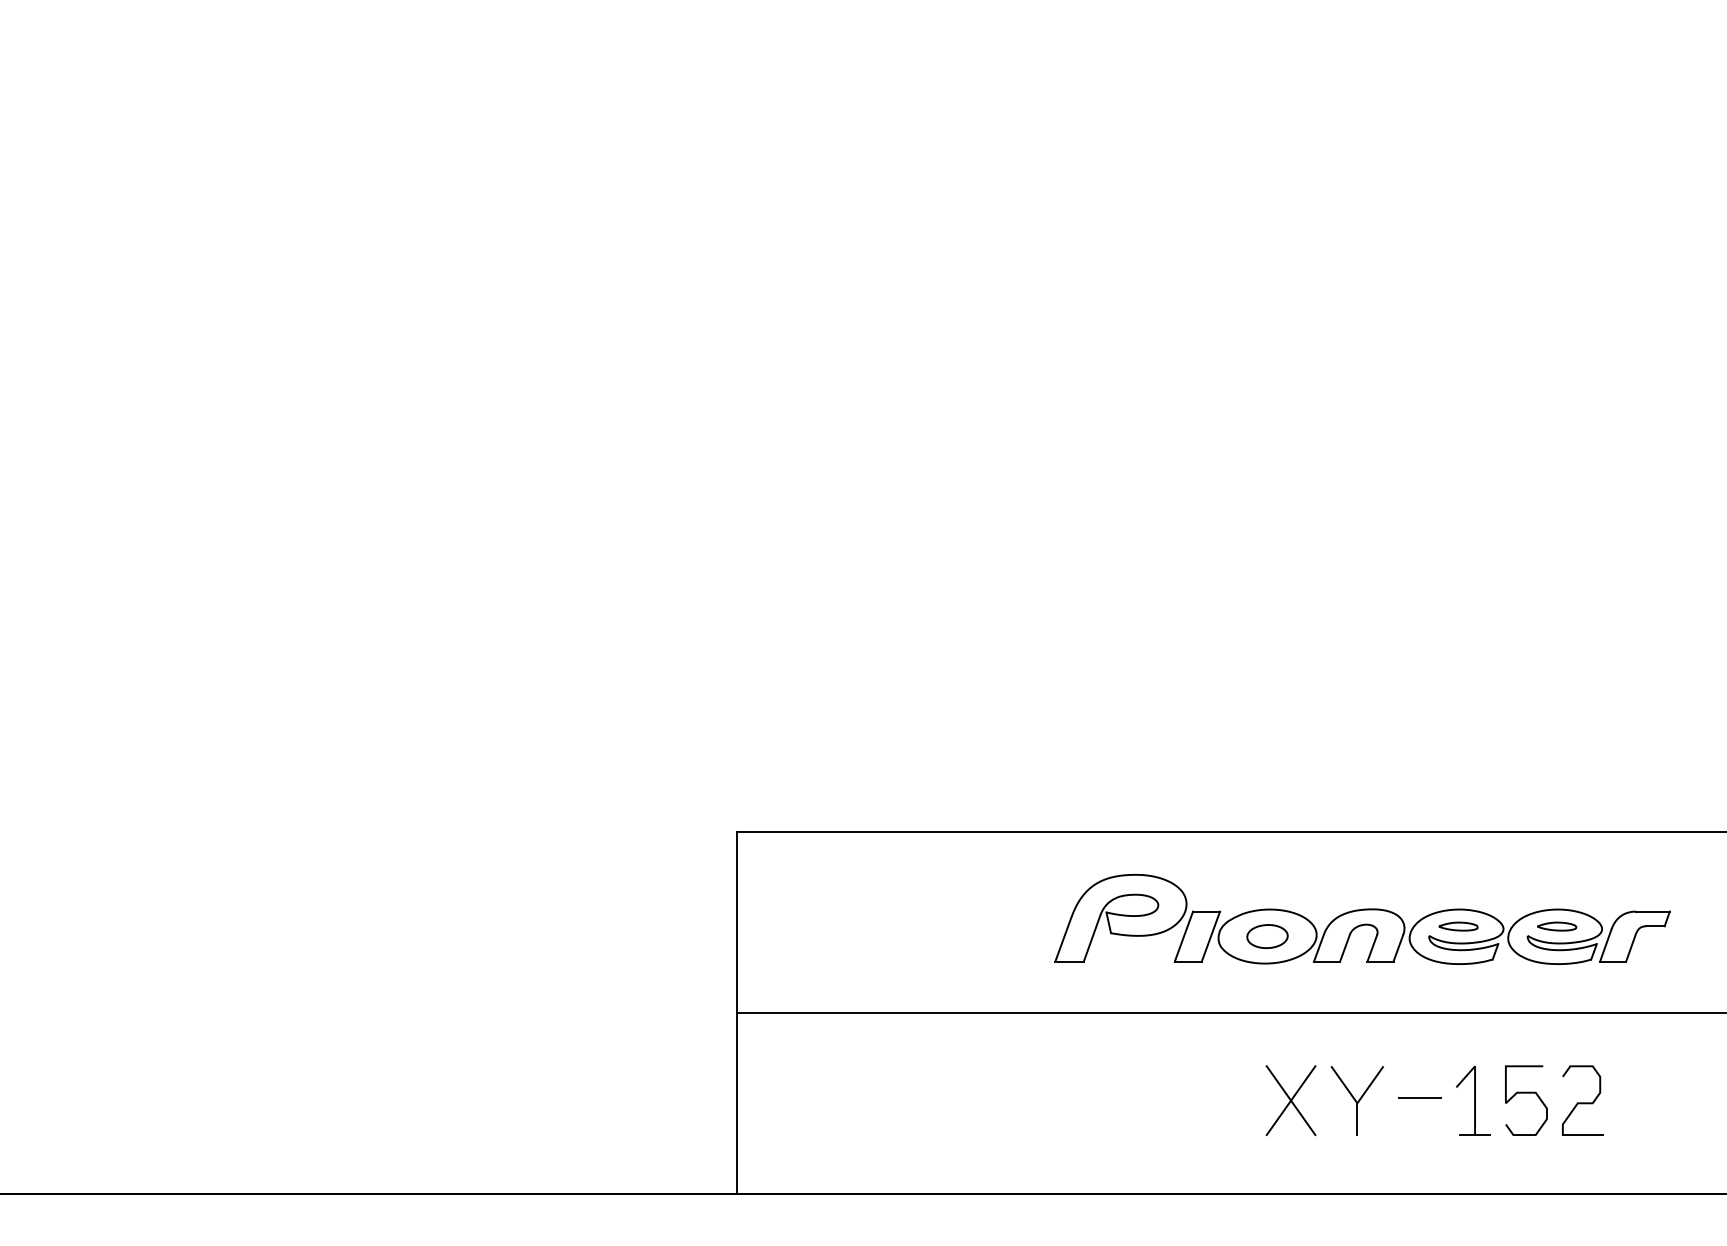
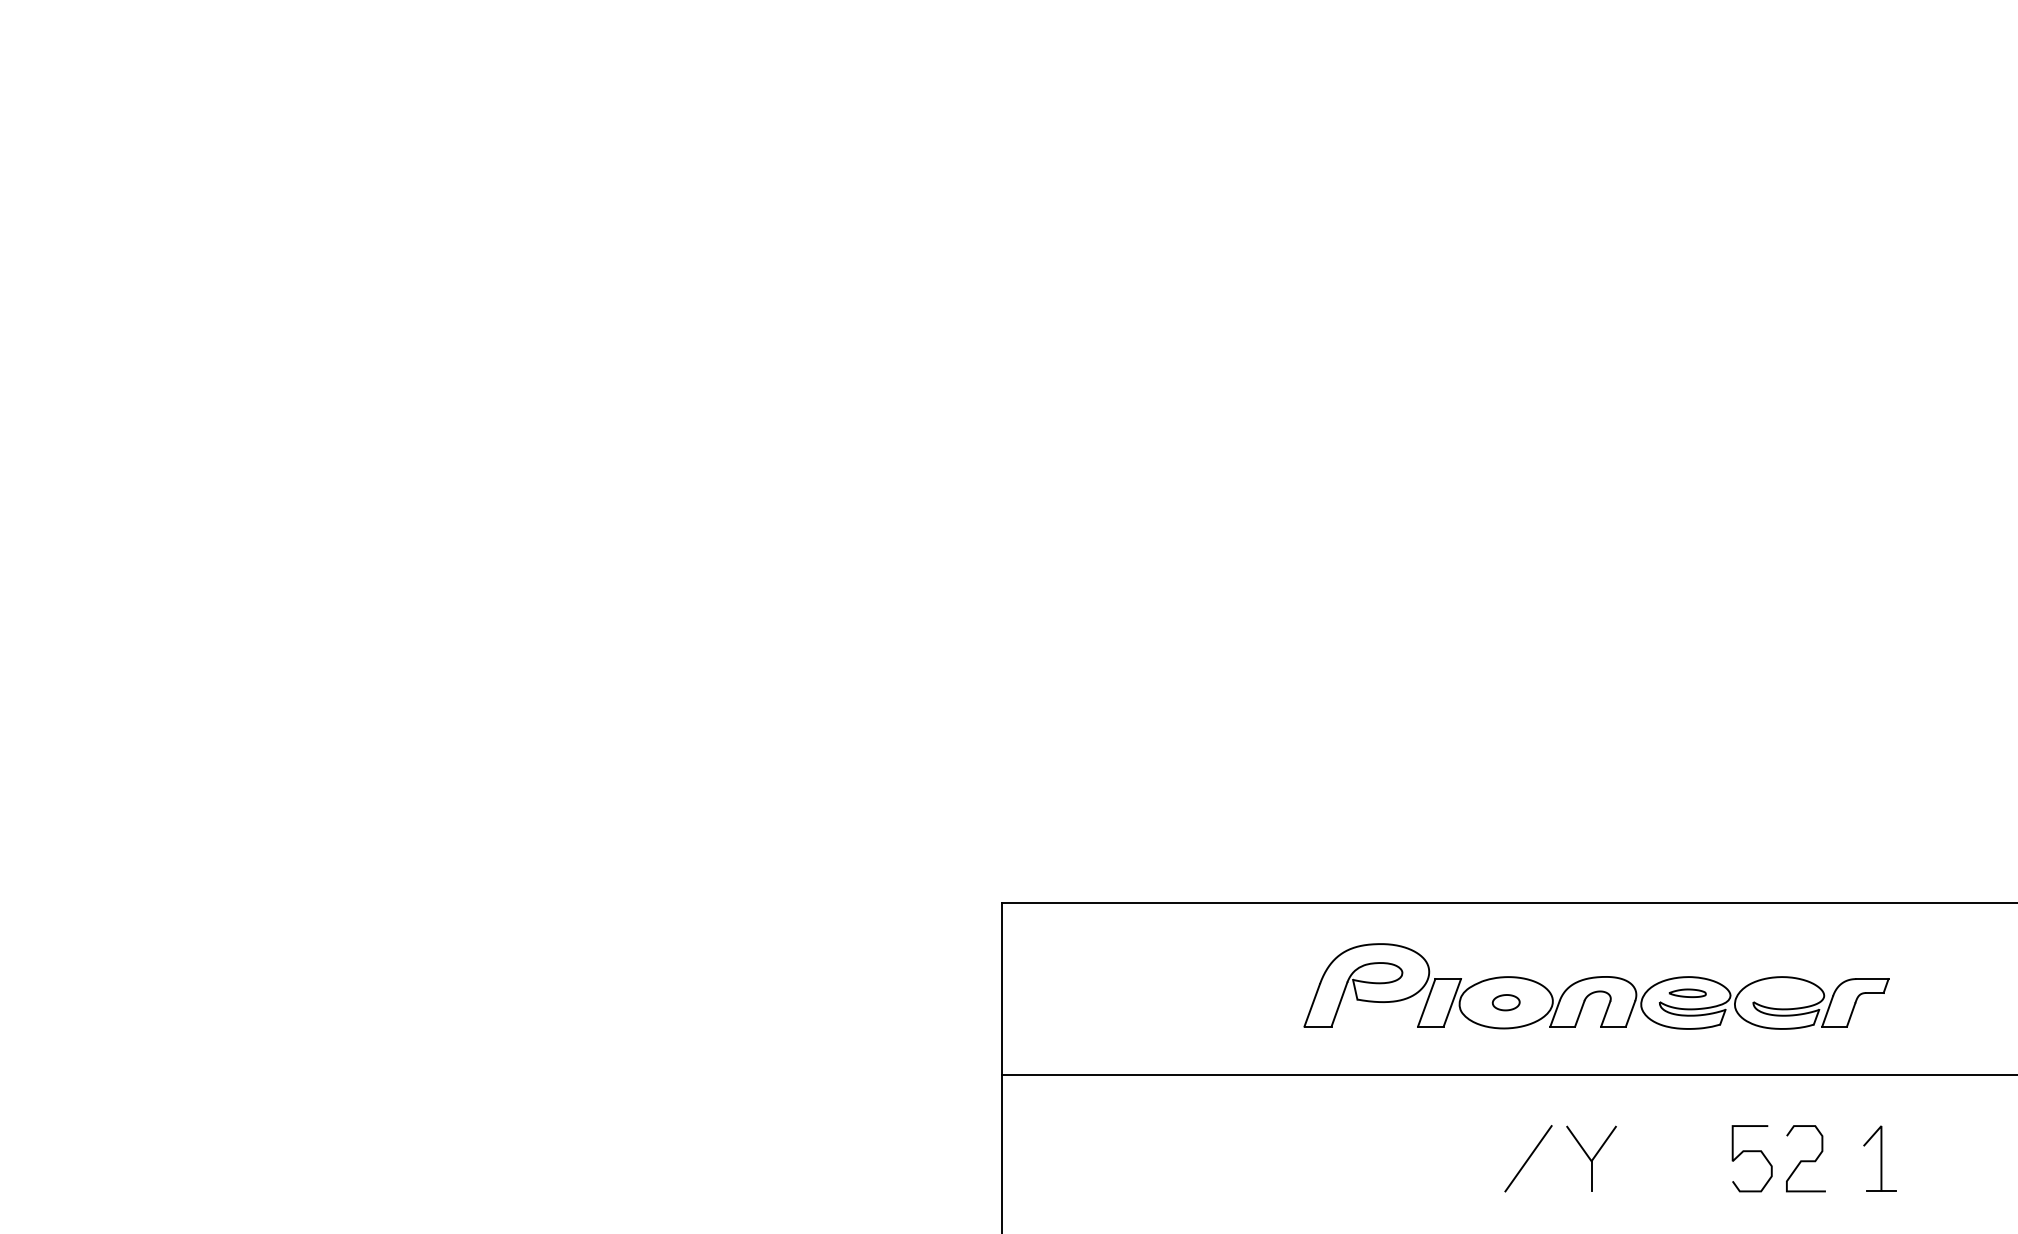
part: (1557, 925) -> (1781, 992), removed
part: (1267, 936) -> (1506, 1002), size x0.7
line: (1419, 1098) -> (1650, 1156), removed
line: (1291, 1100) -> (1528, 1158), removed
part: (1473, 1100) -> (1879, 1158), moved

